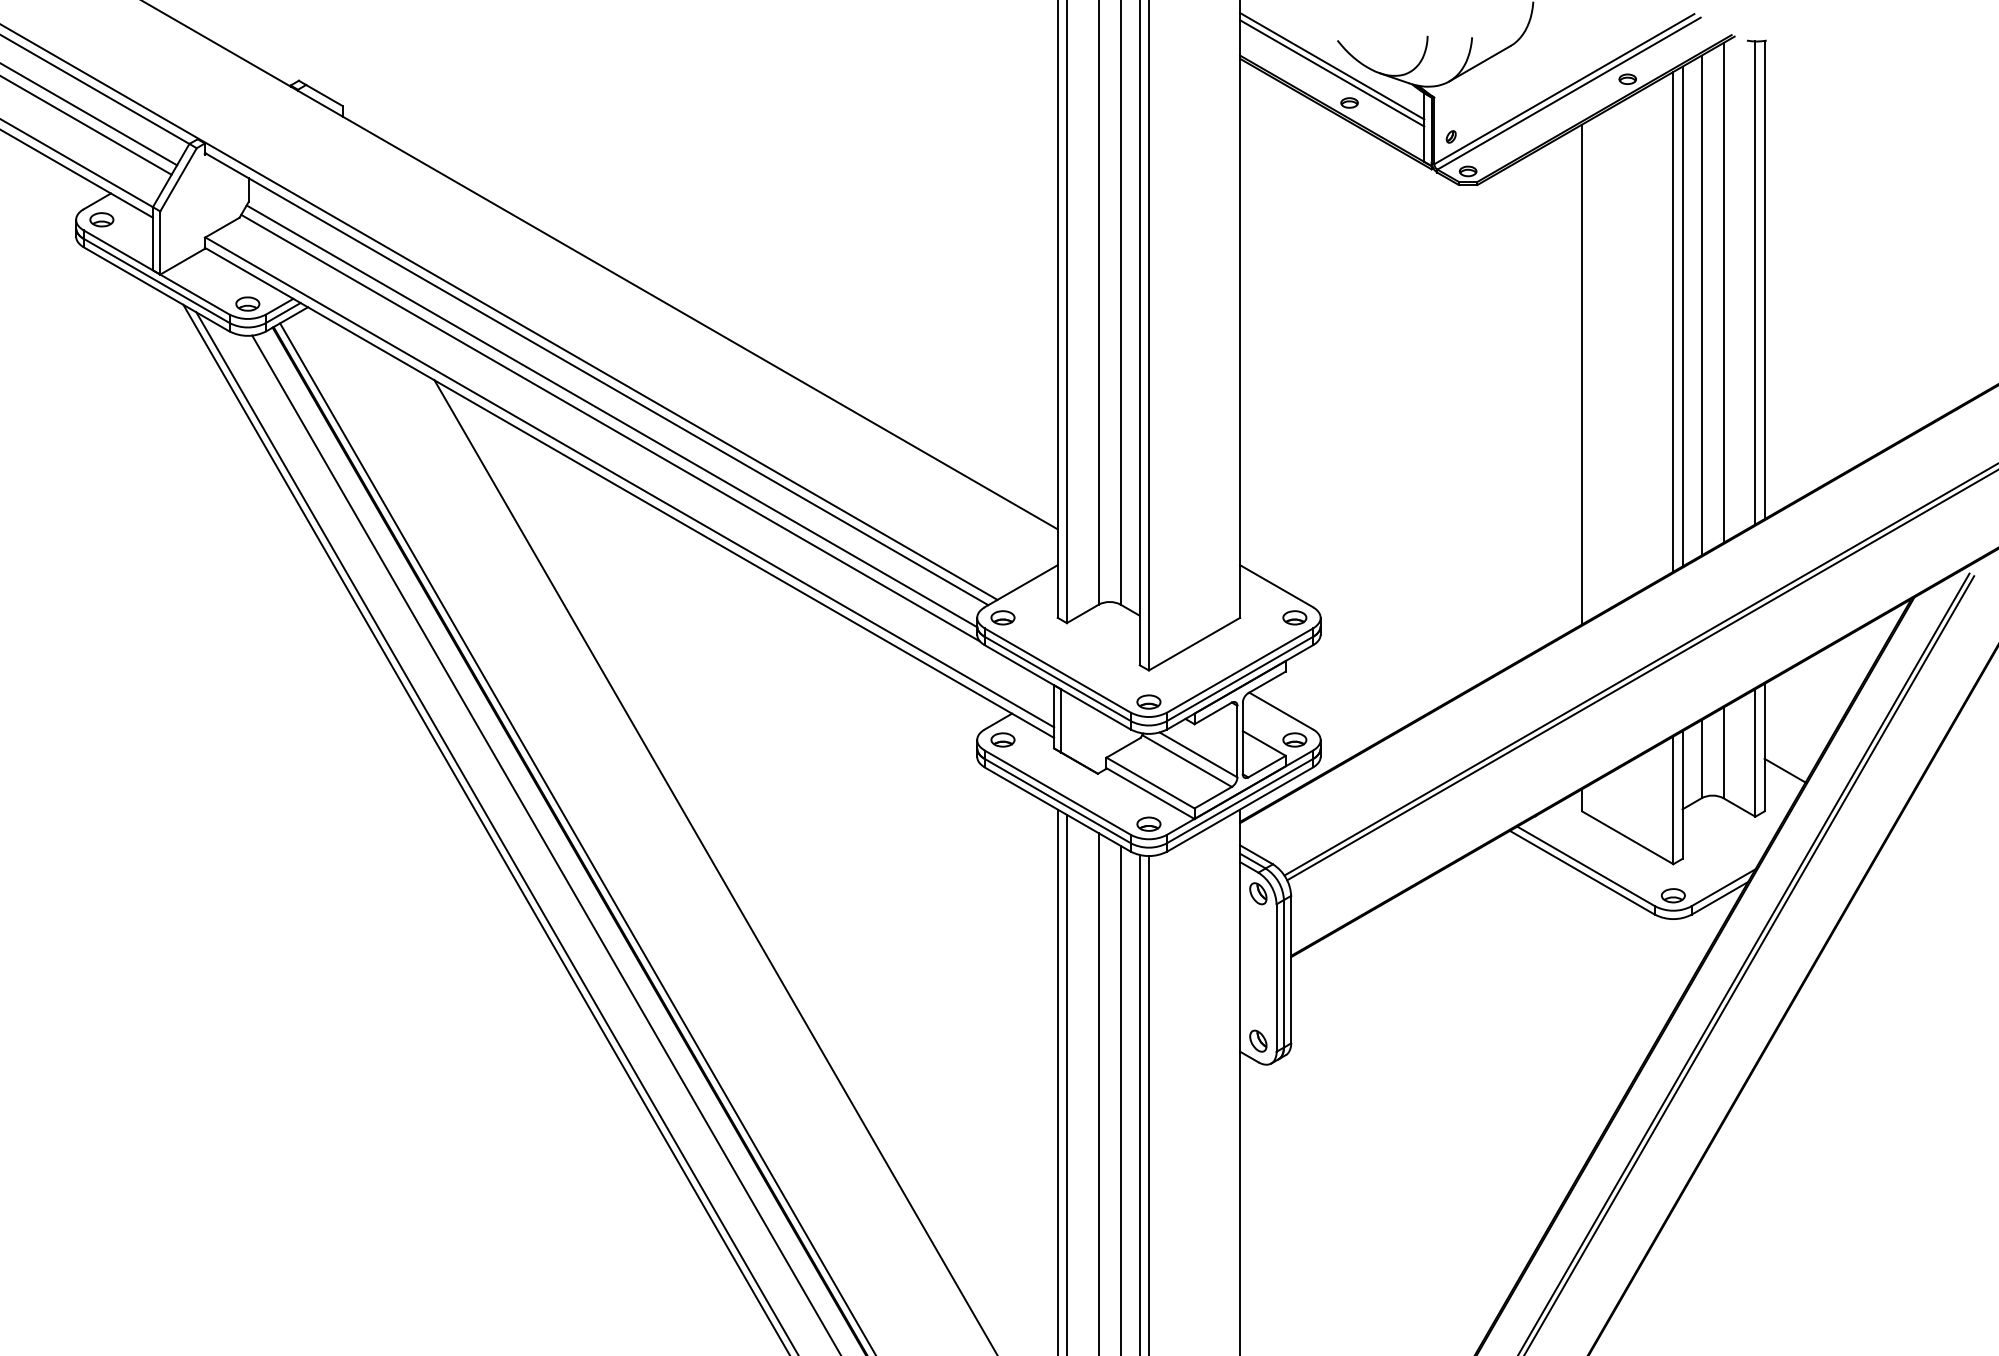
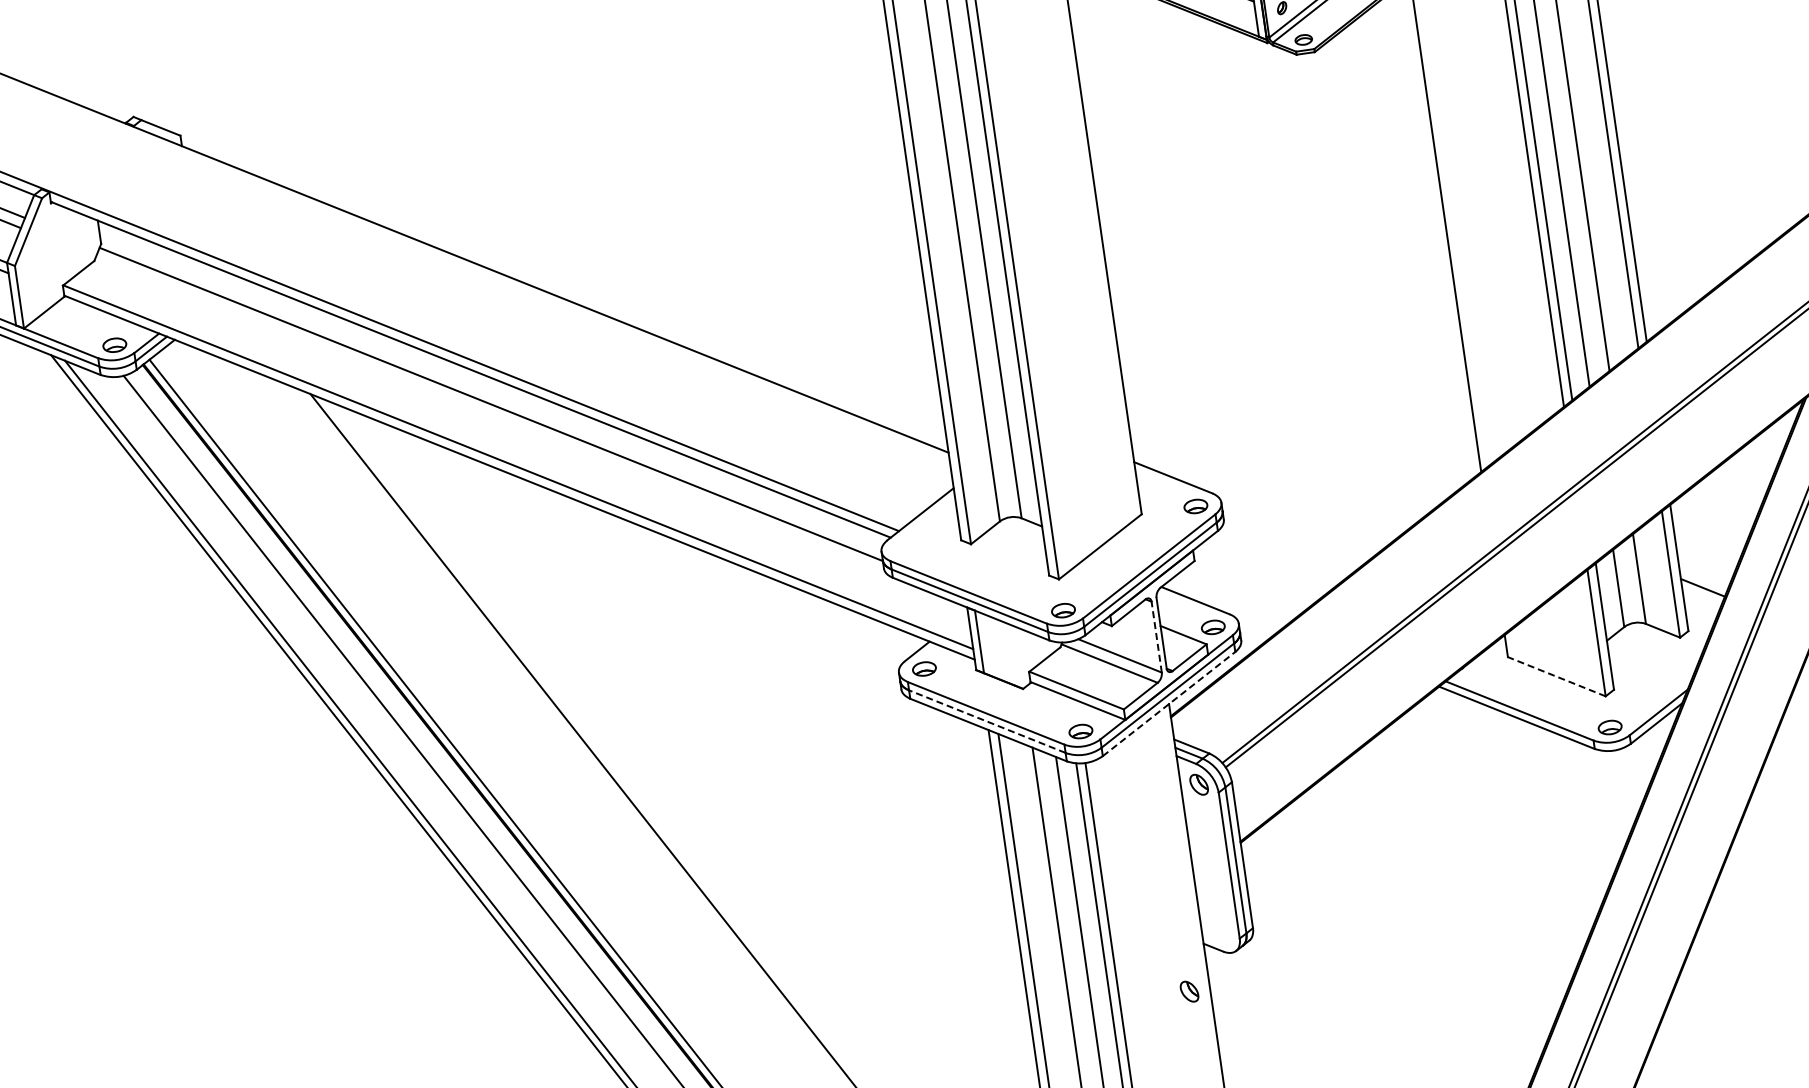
line: (610, 427) -> (491, 415), removed
part: (1002, 617) -> (906, 547), removed
line: (1237, 741) -> (1156, 637), solid -> dashed
line: (1057, 800) -> (987, 721), solid -> dashed
line: (1240, 809) -> (1169, 703), solid -> dashed
line: (1627, 837) -> (1556, 676), solid -> dashed
part: (1258, 1040) -> (1189, 990), moved

